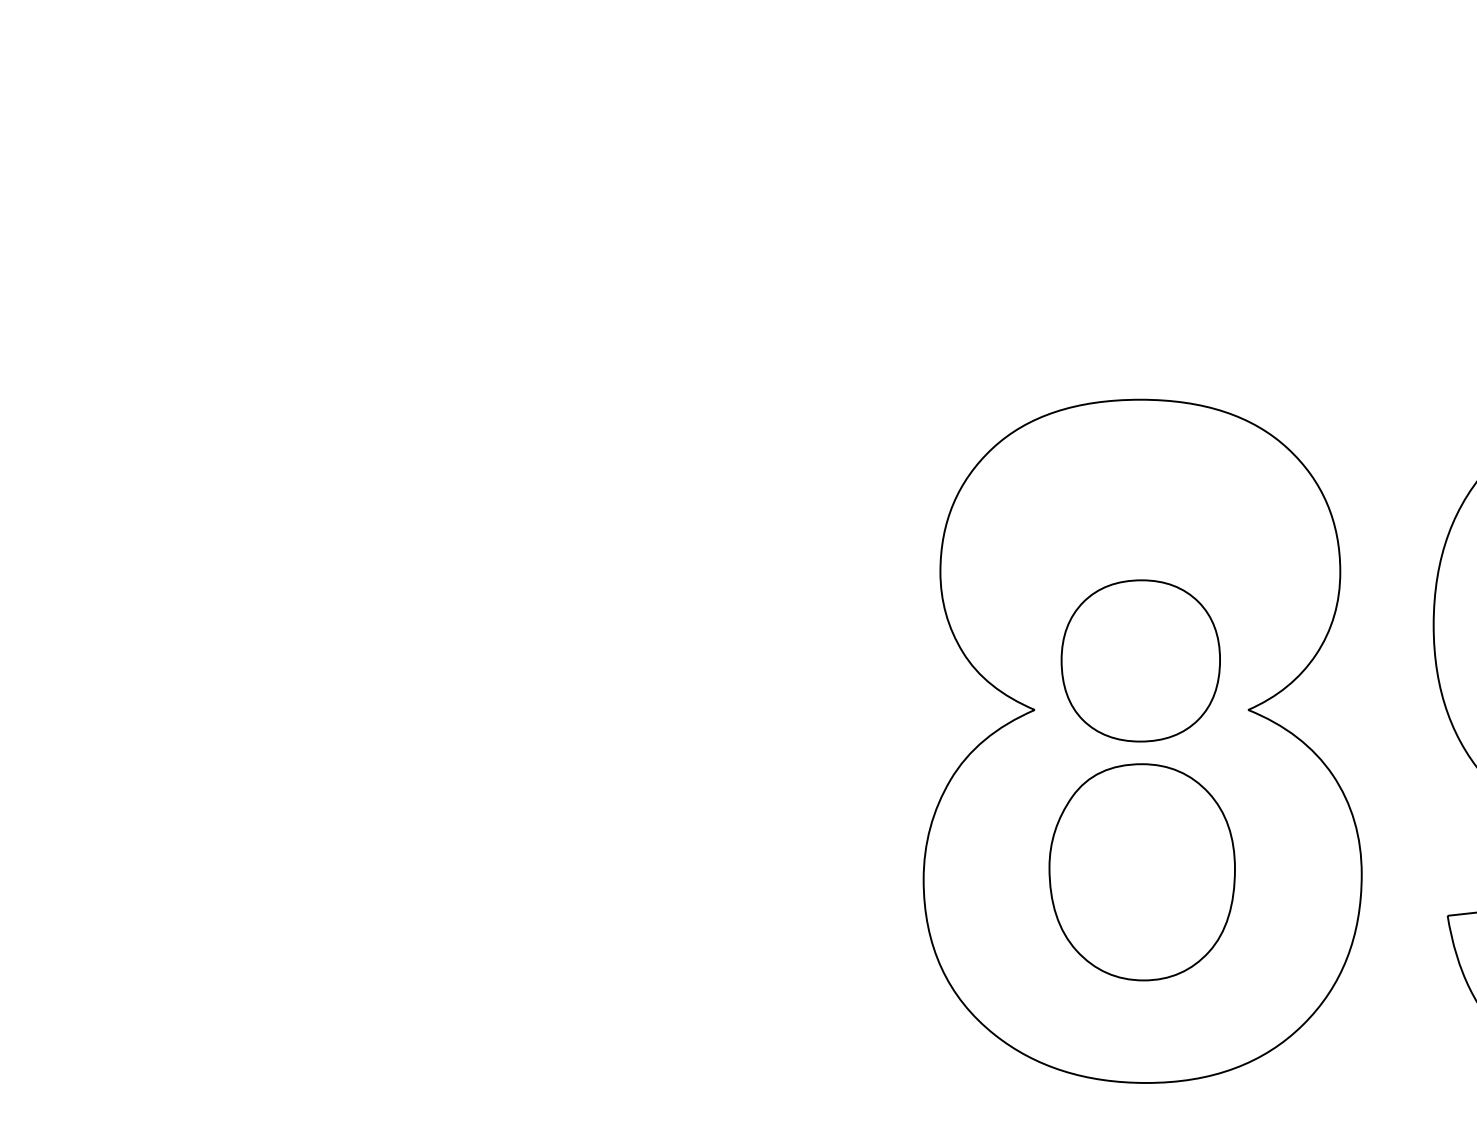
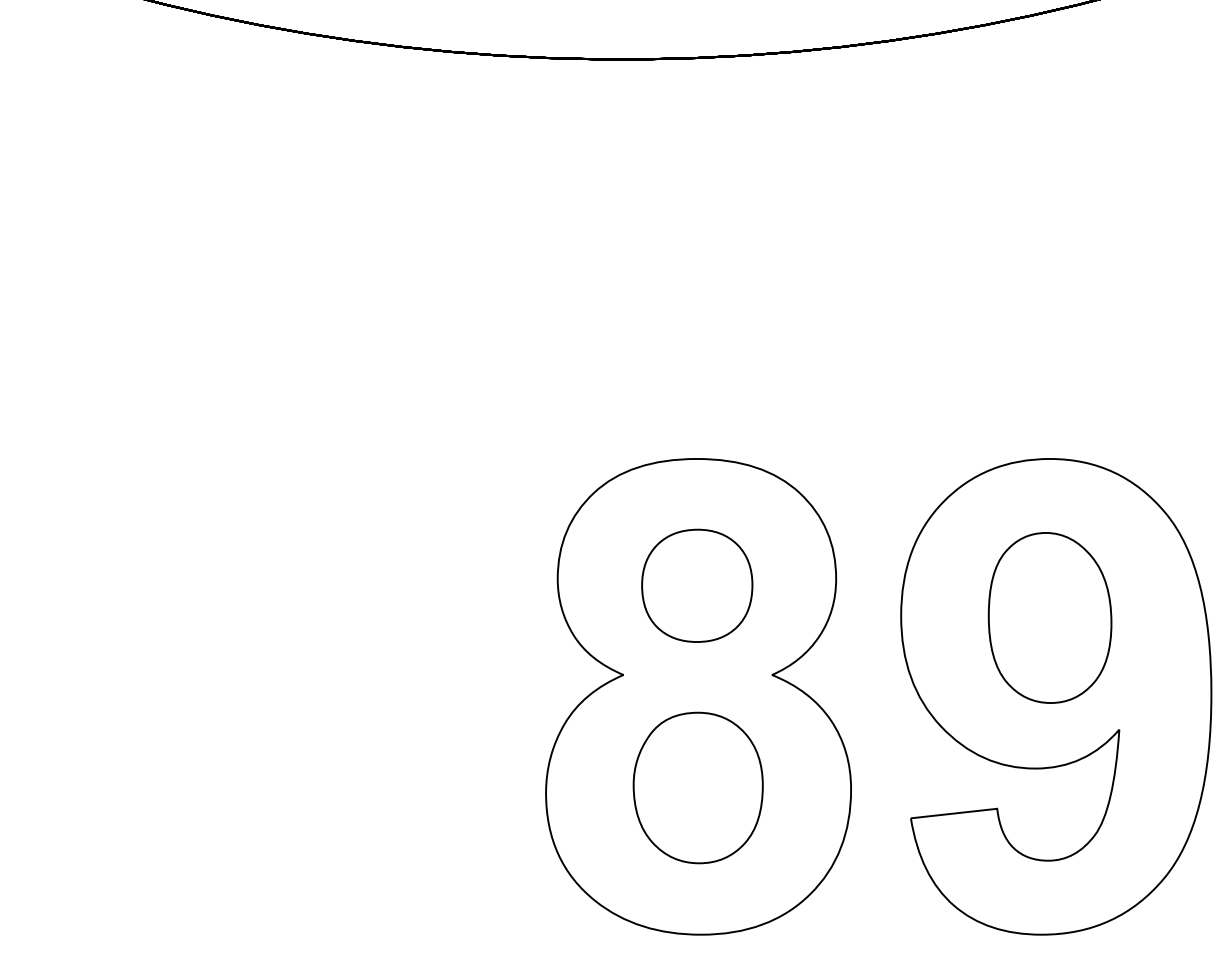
part: (1141, 660) -> (697, 585), moved

